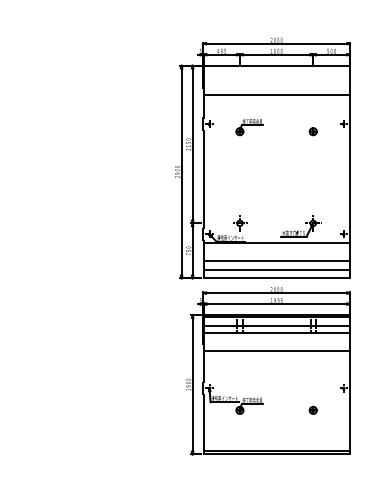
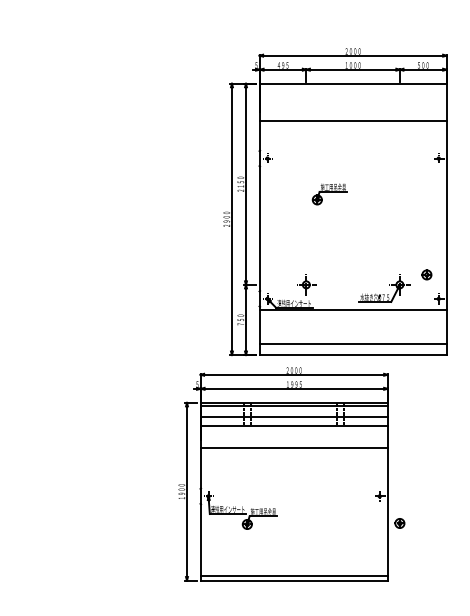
part: (249, 127) -> (329, 194), moved
part: (312, 131) -> (426, 274), moved
line: (276, 260) -> (353, 332), removed
part: (268, 371) -> (283, 474), moved

